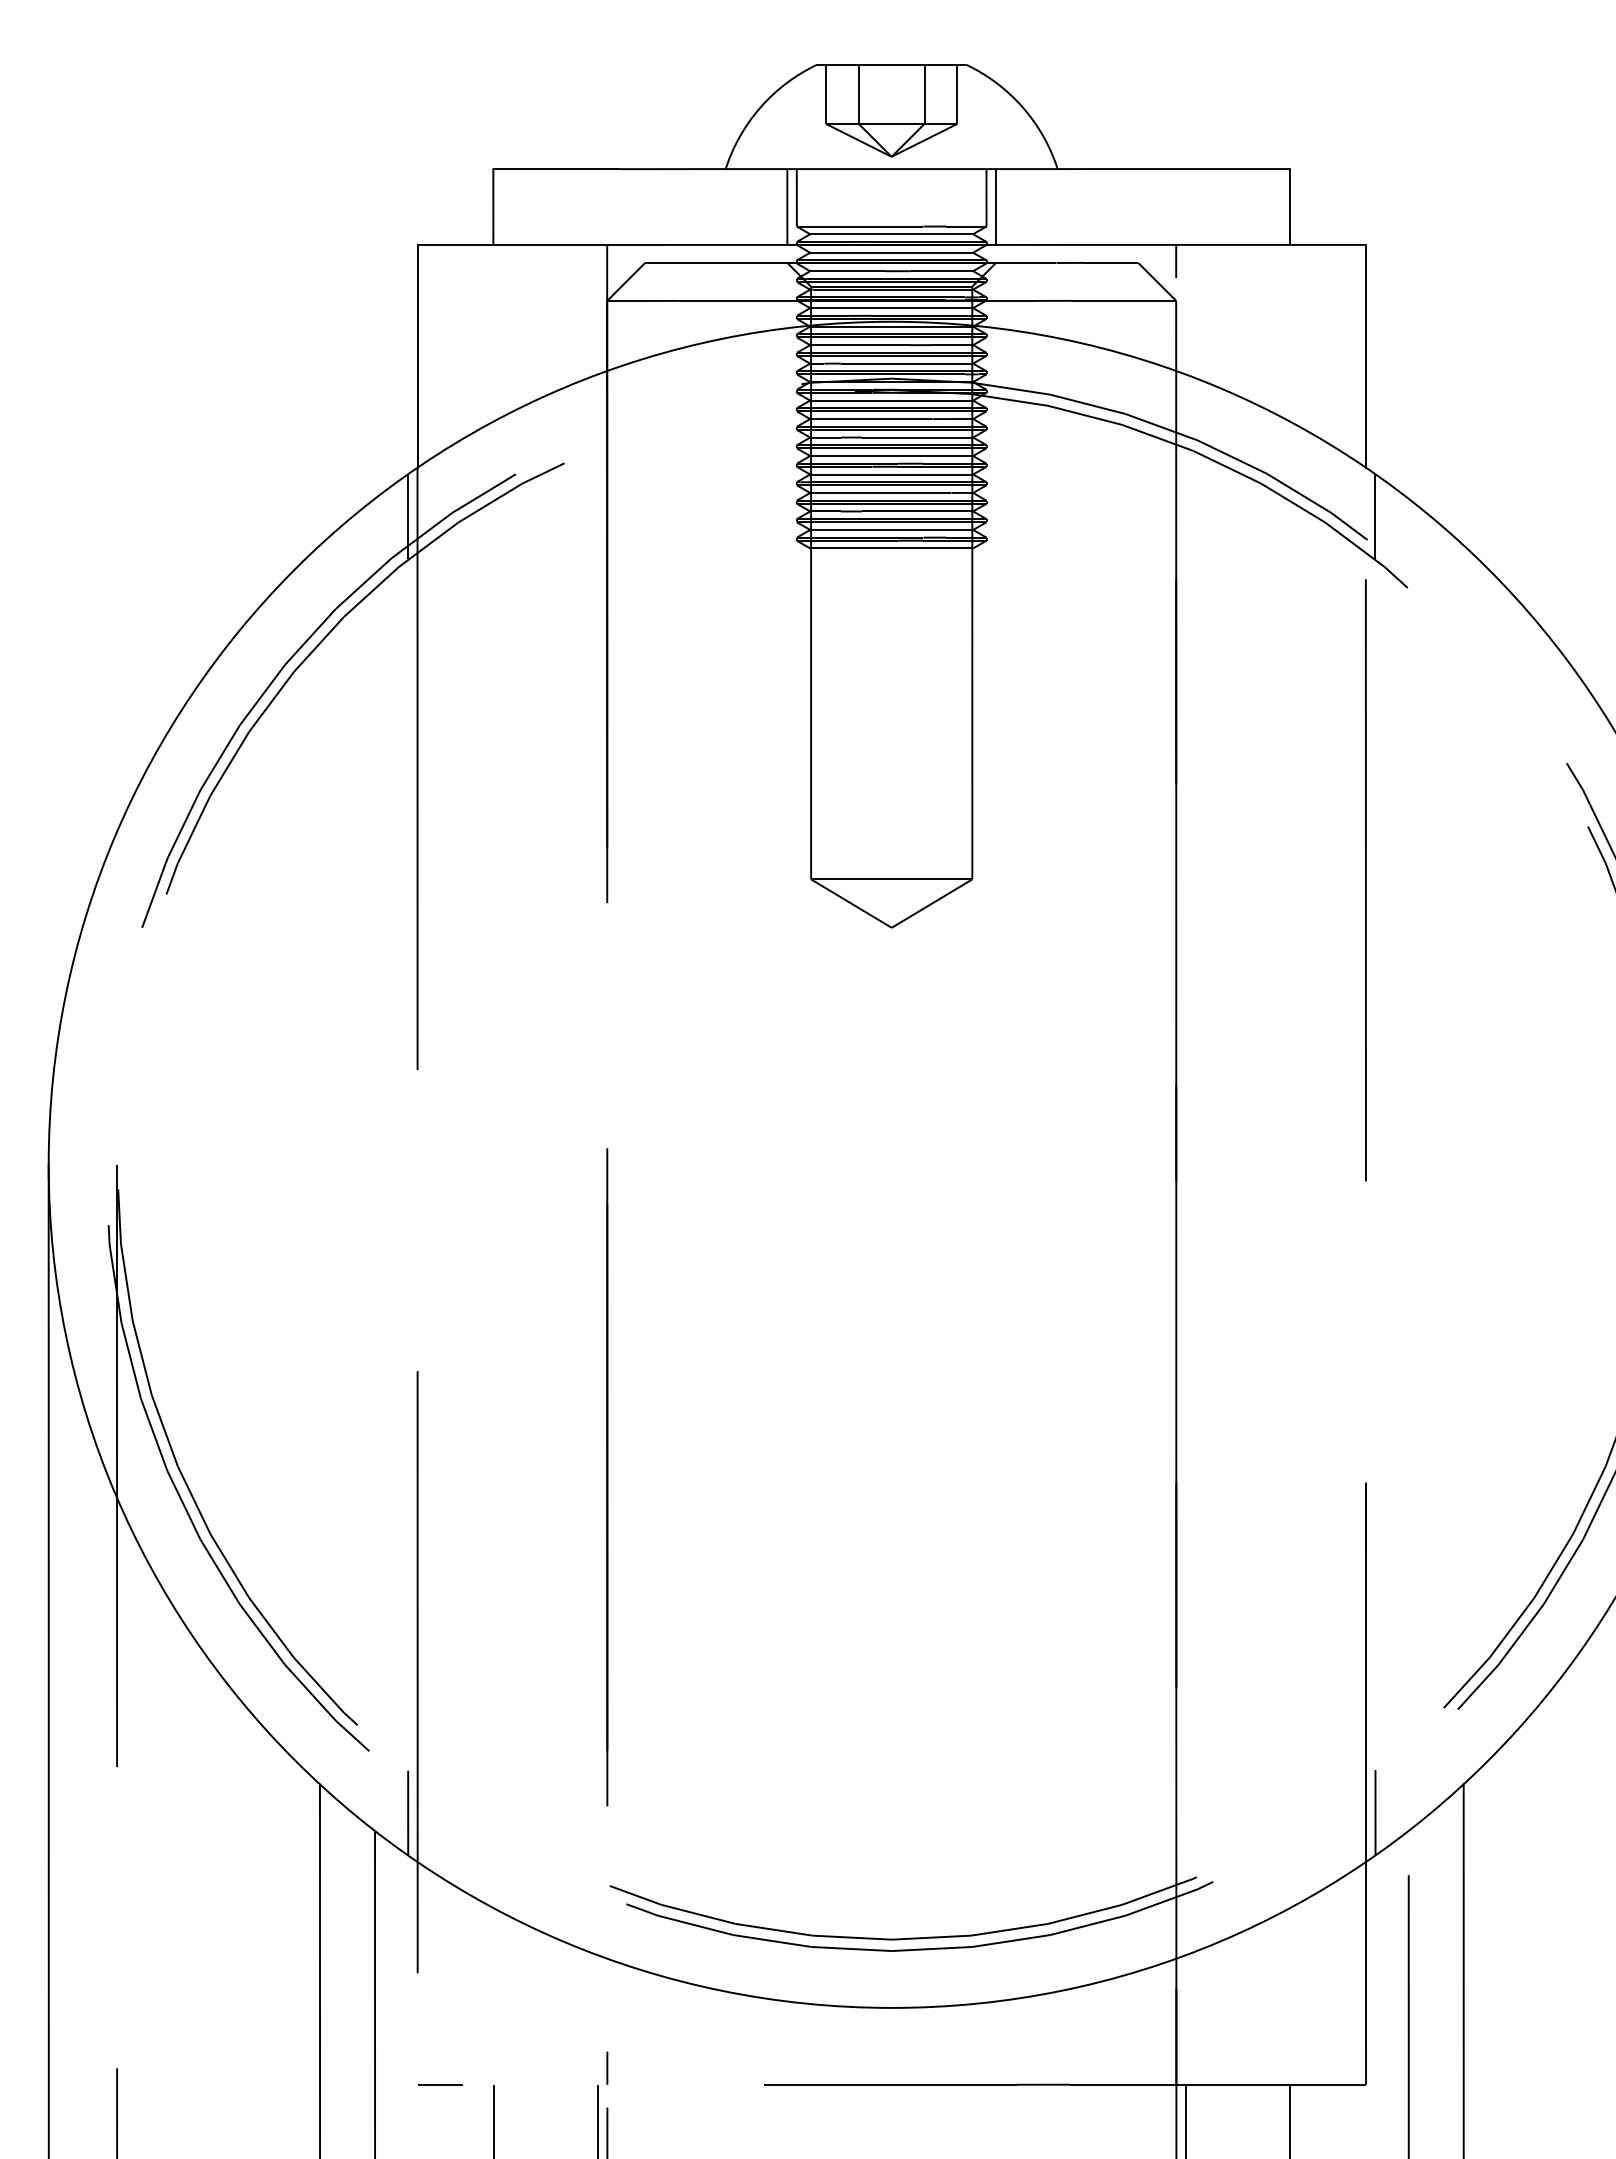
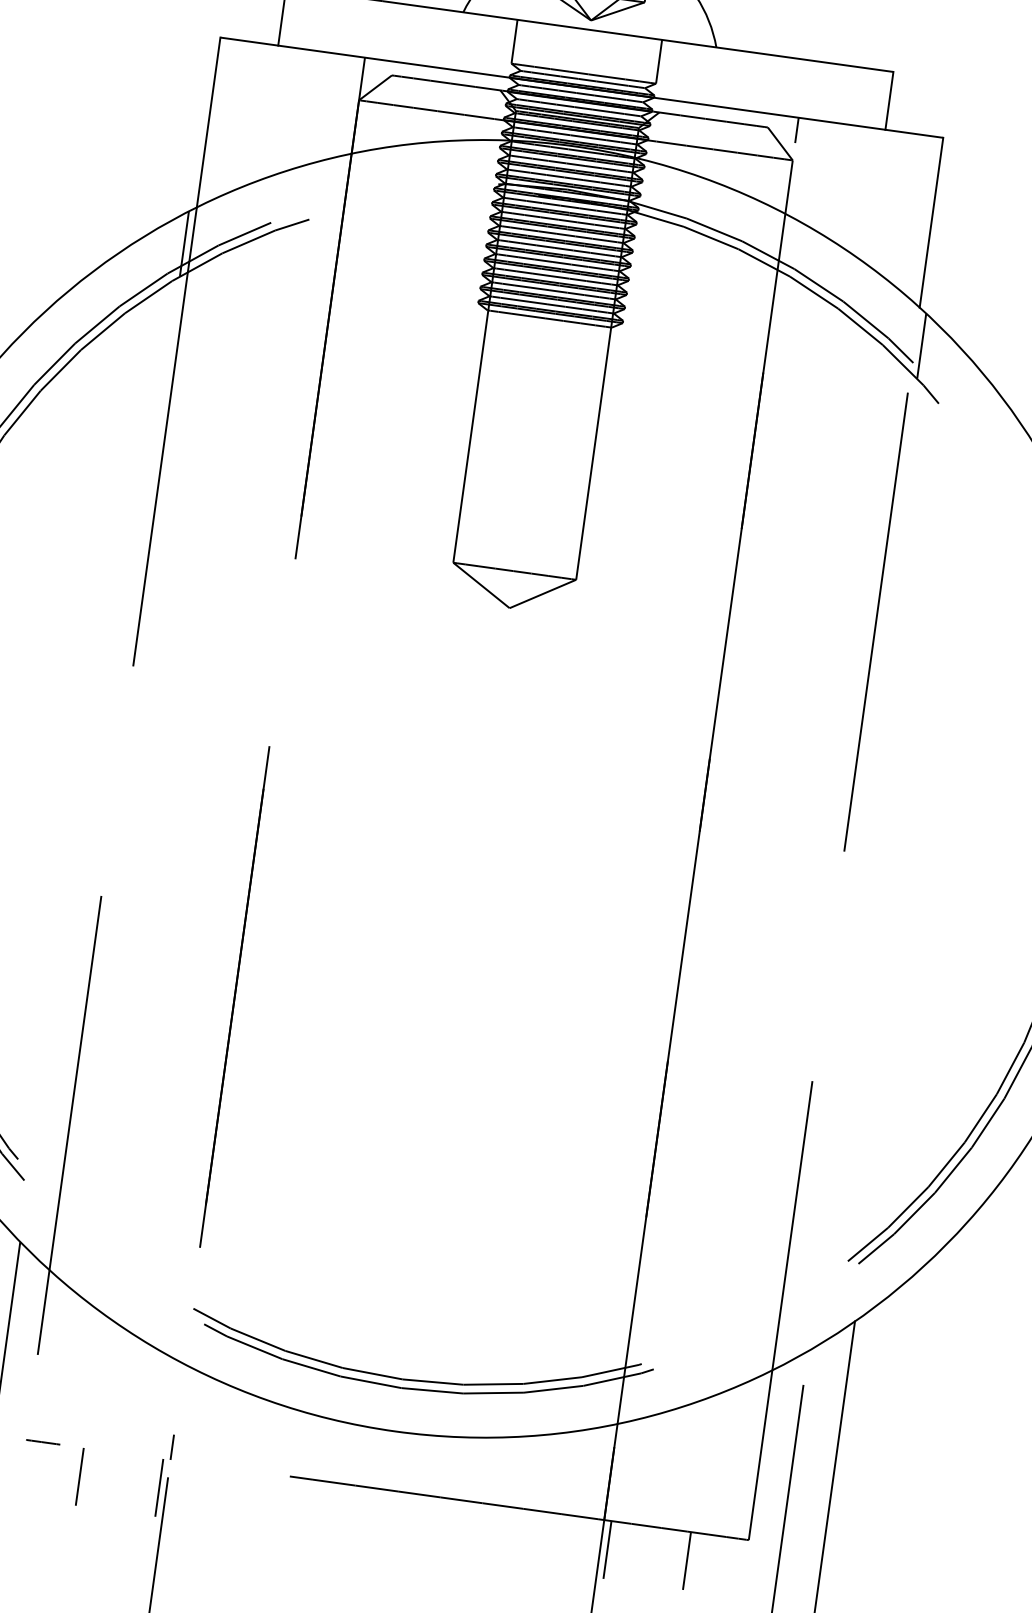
line: (787, 206) -> (506, 47), removed
line: (995, 206) -> (665, 69), removed
line: (408, 1812) -> (47, 1231), removed
line: (1375, 1812) -> (784, 1333), removed

